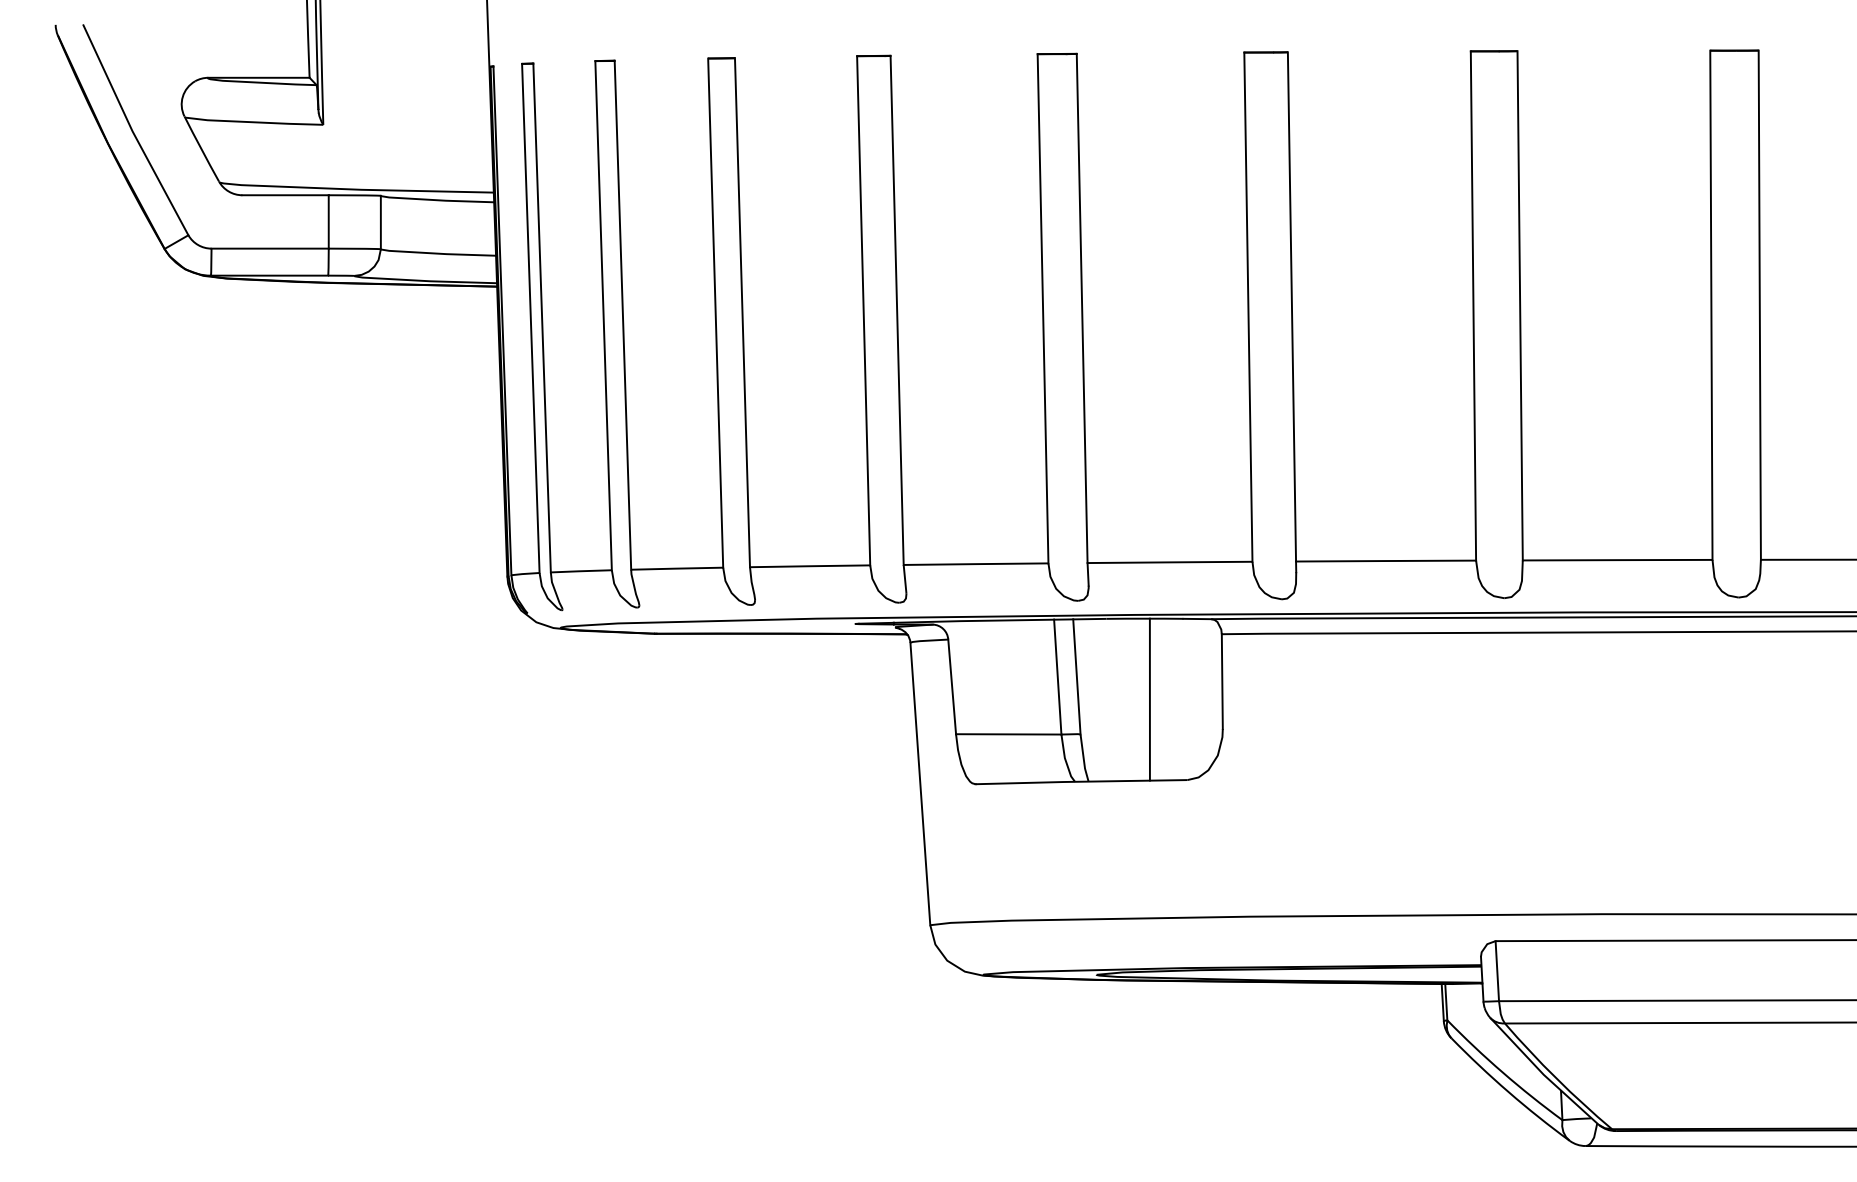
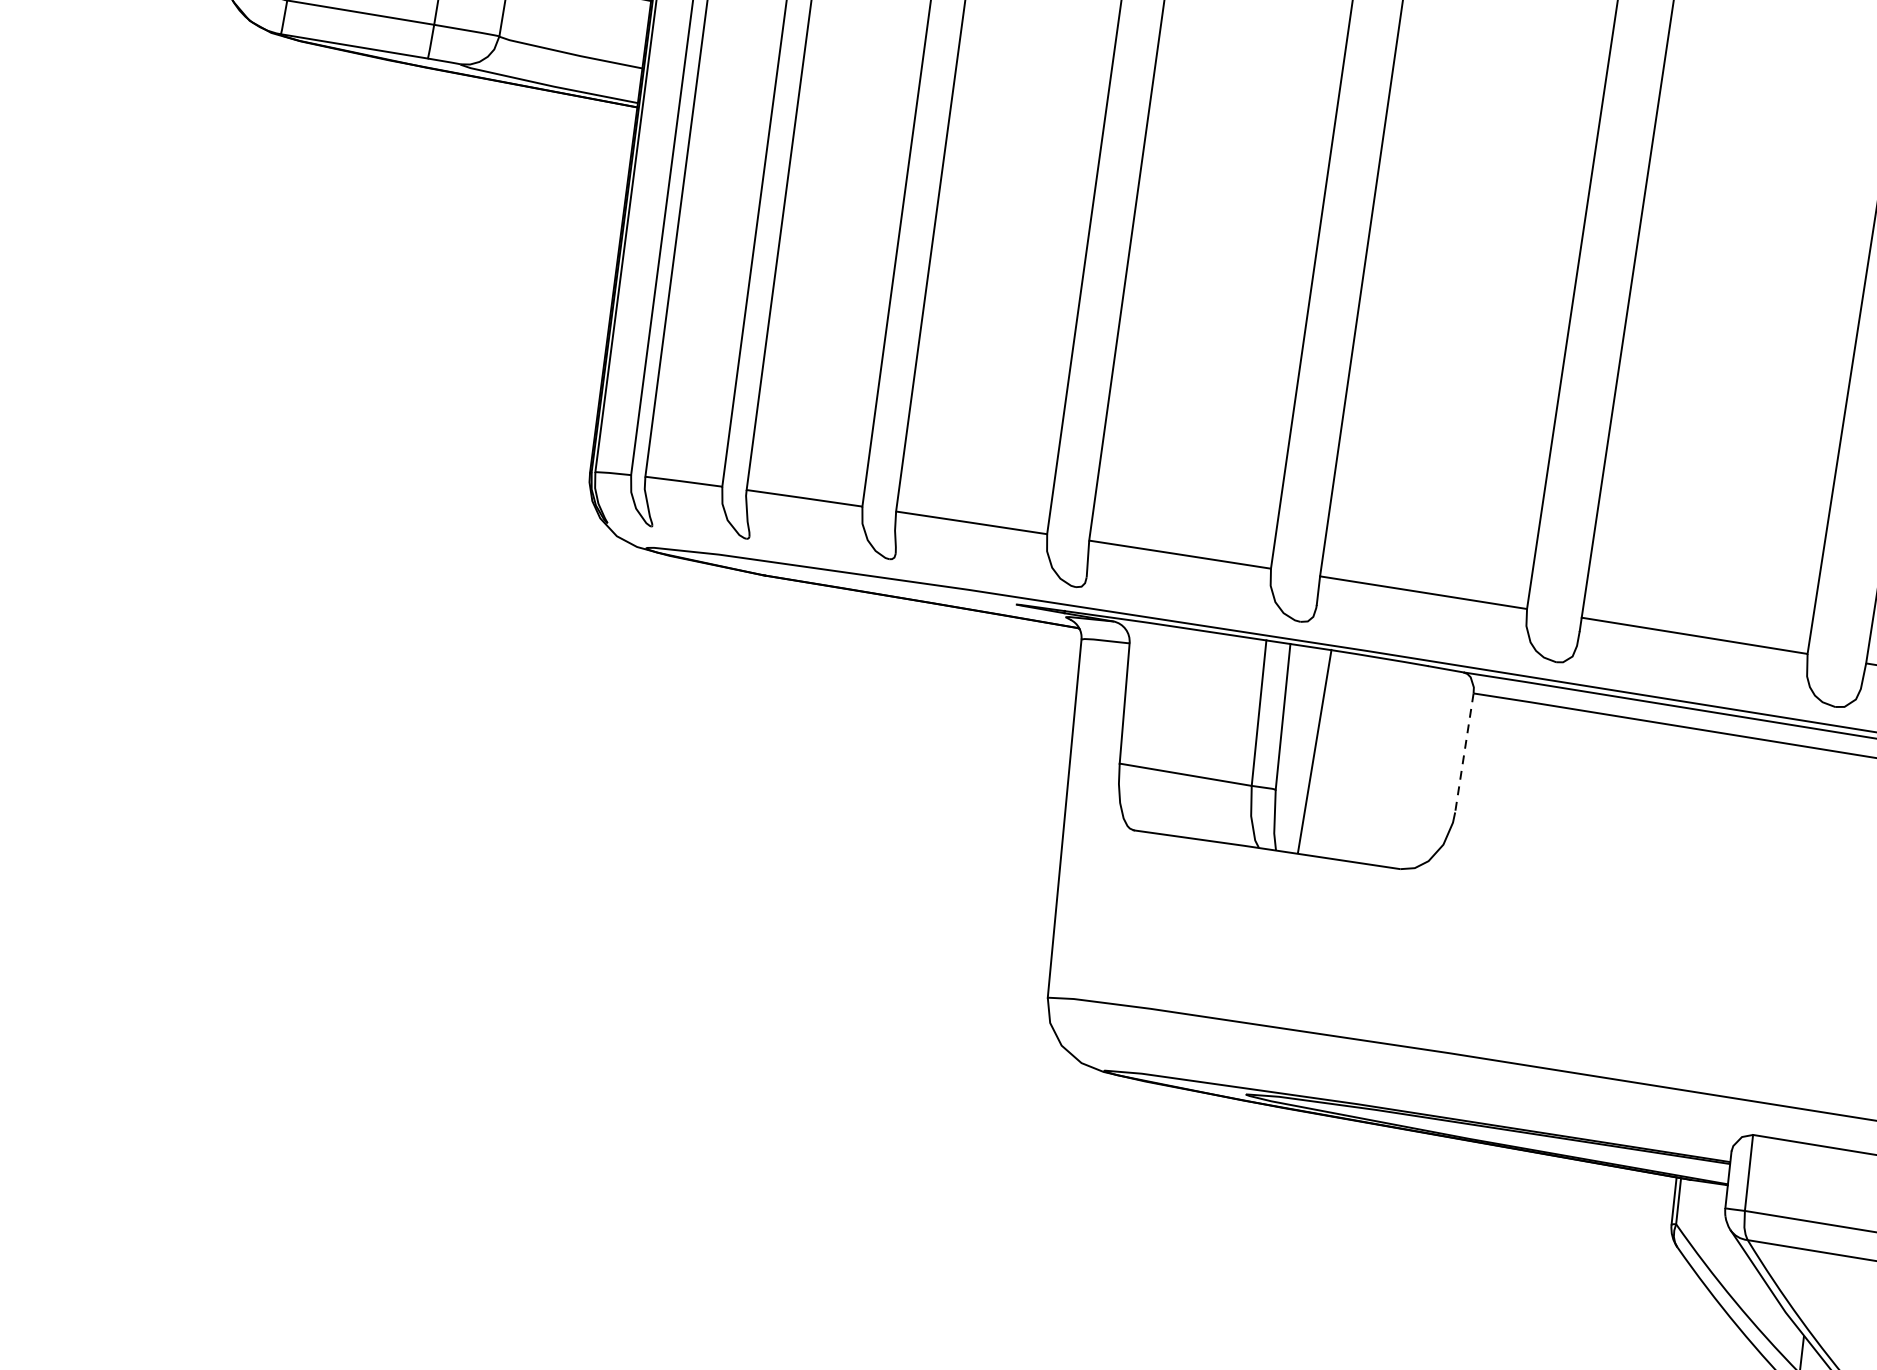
line: (1222, 682) -> (1464, 754), solid -> dashed
line: (1149, 699) -> (1314, 751), moved

